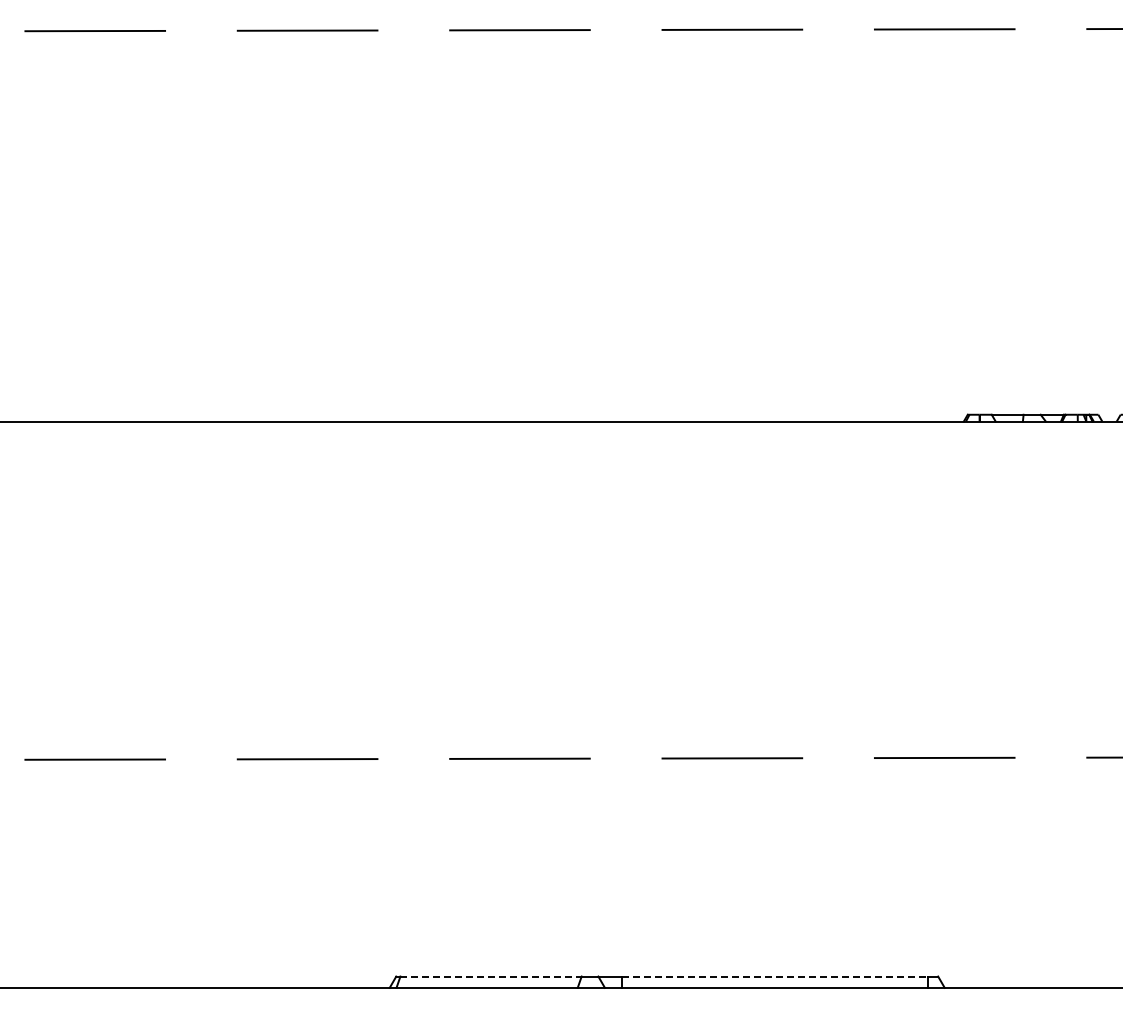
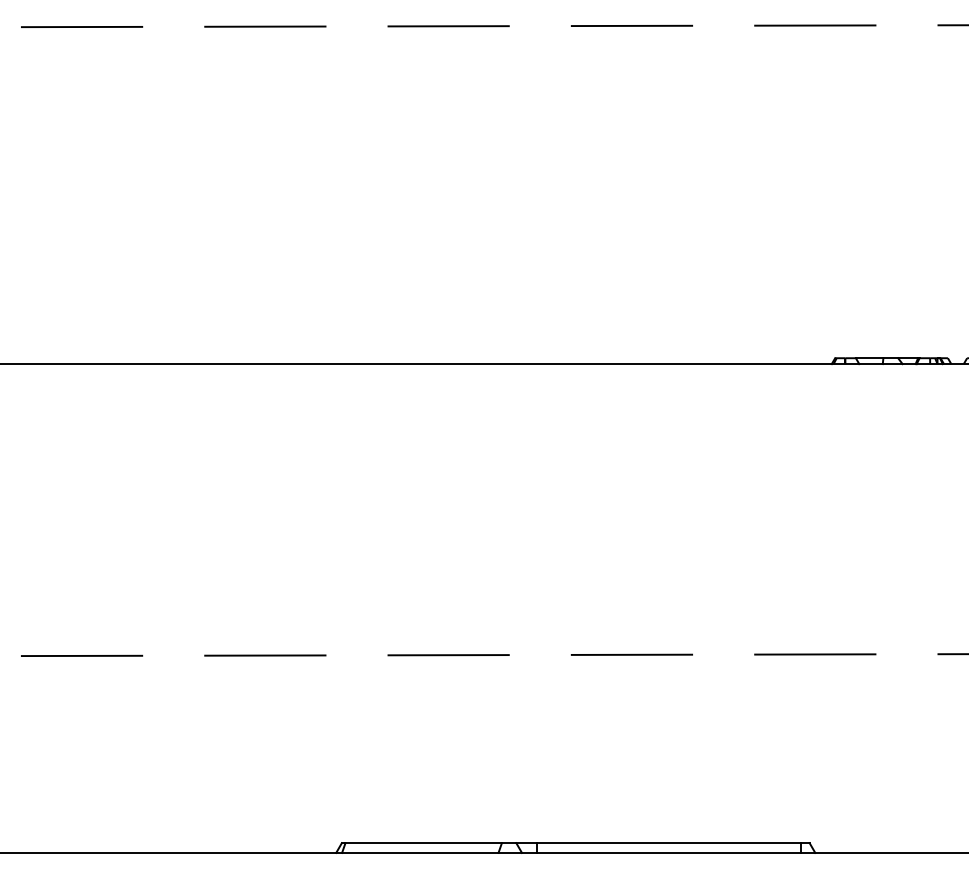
line: (491, 976) -> (424, 843), dashed -> solid
line: (774, 976) -> (668, 843), dashed -> solid

